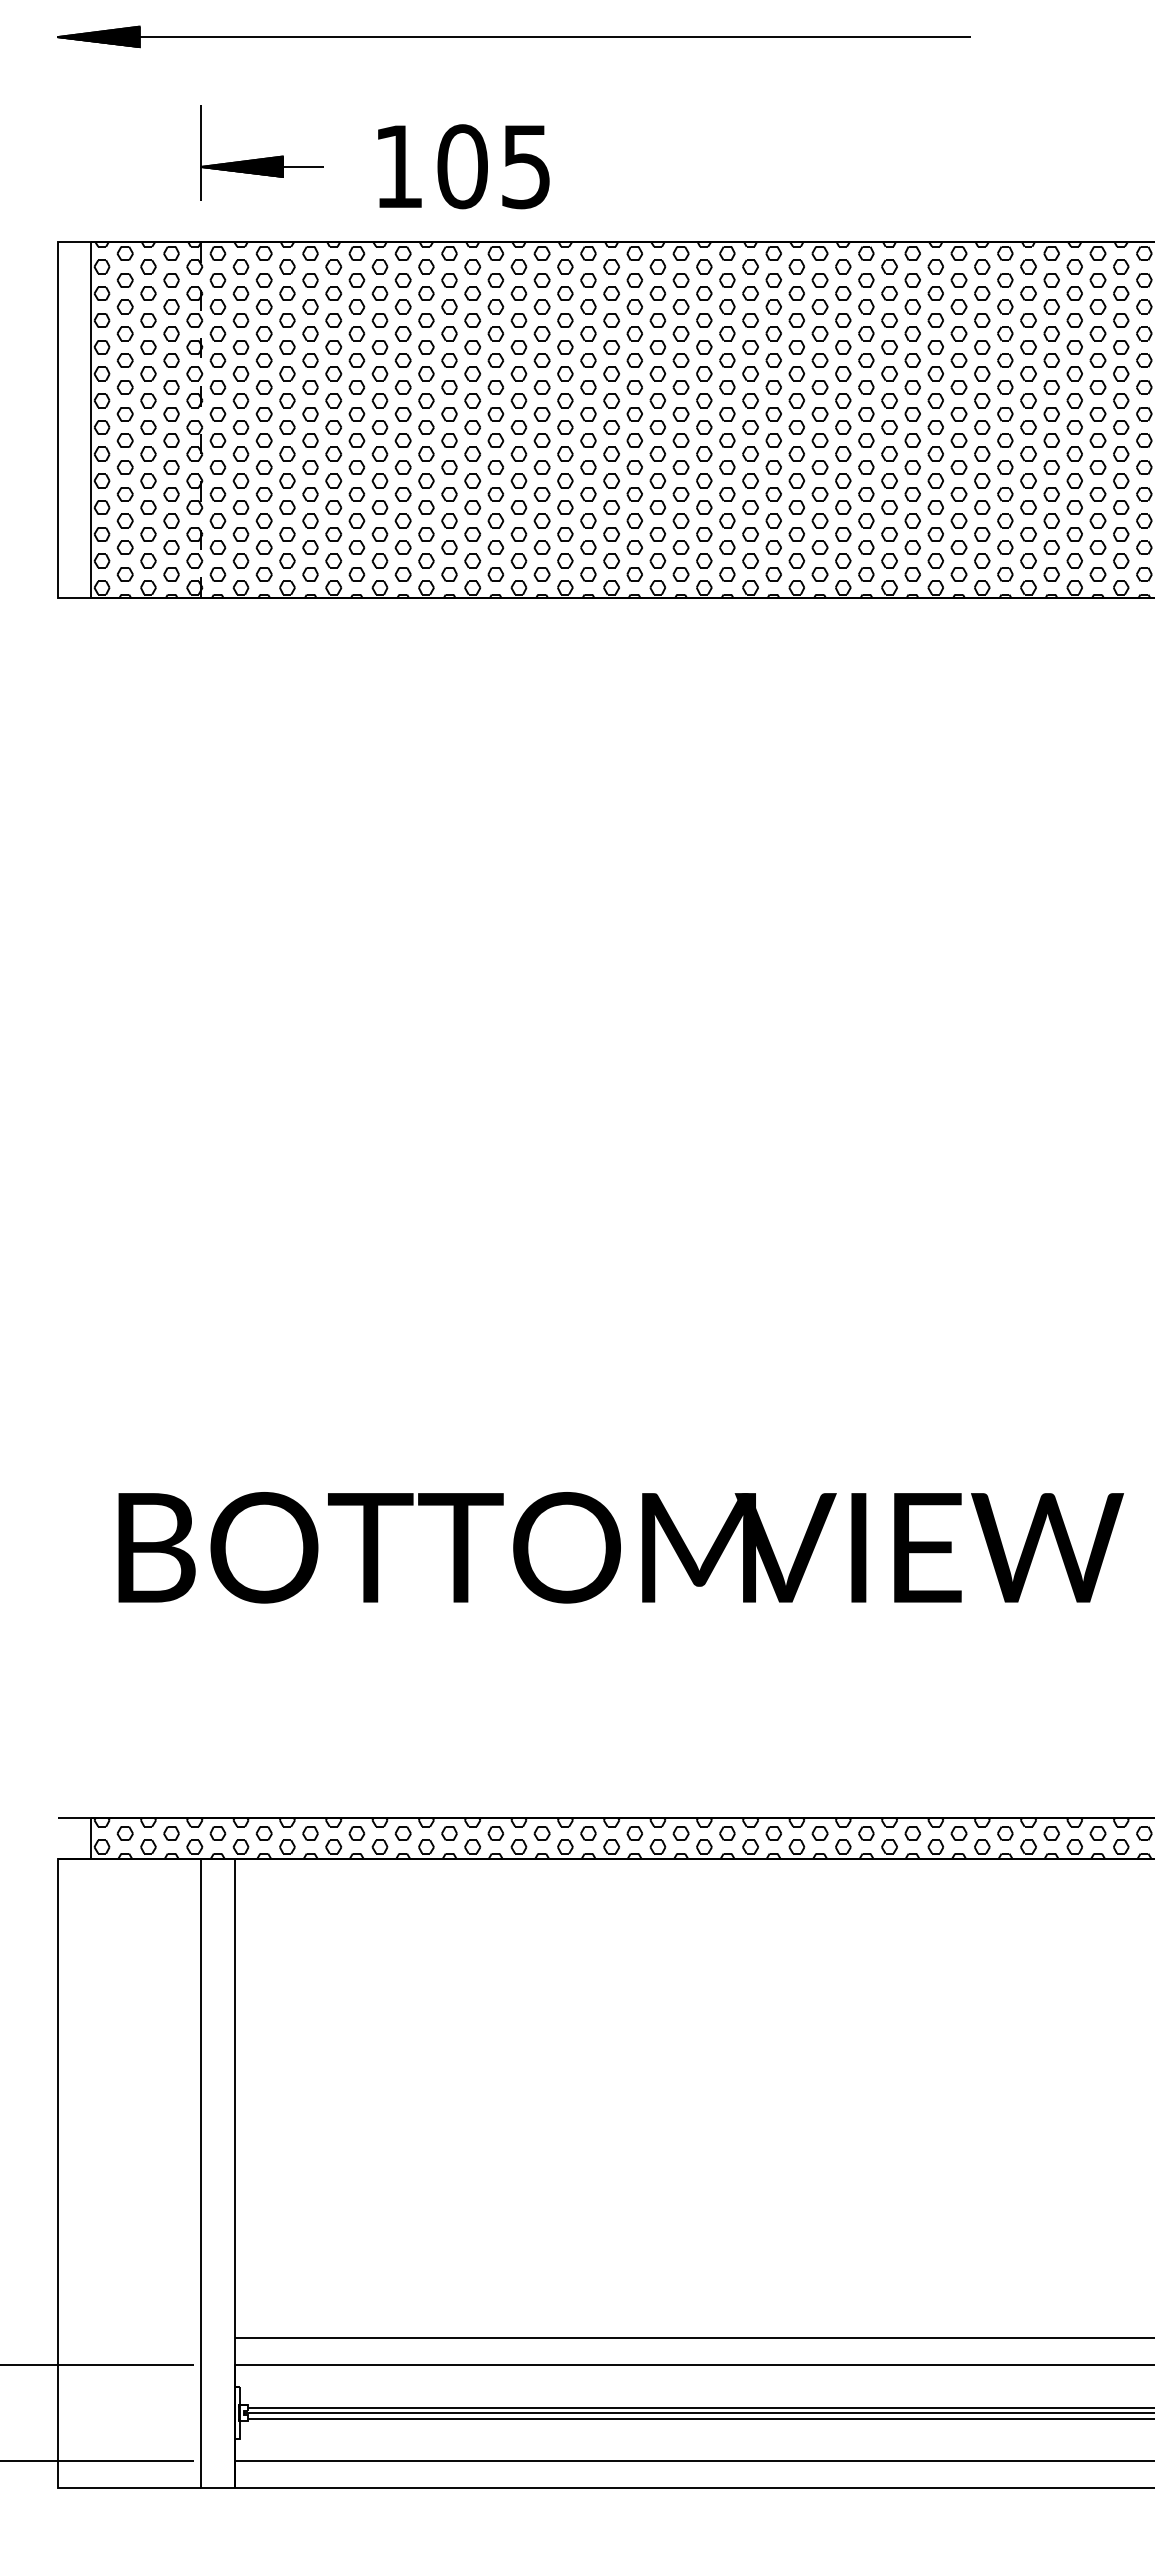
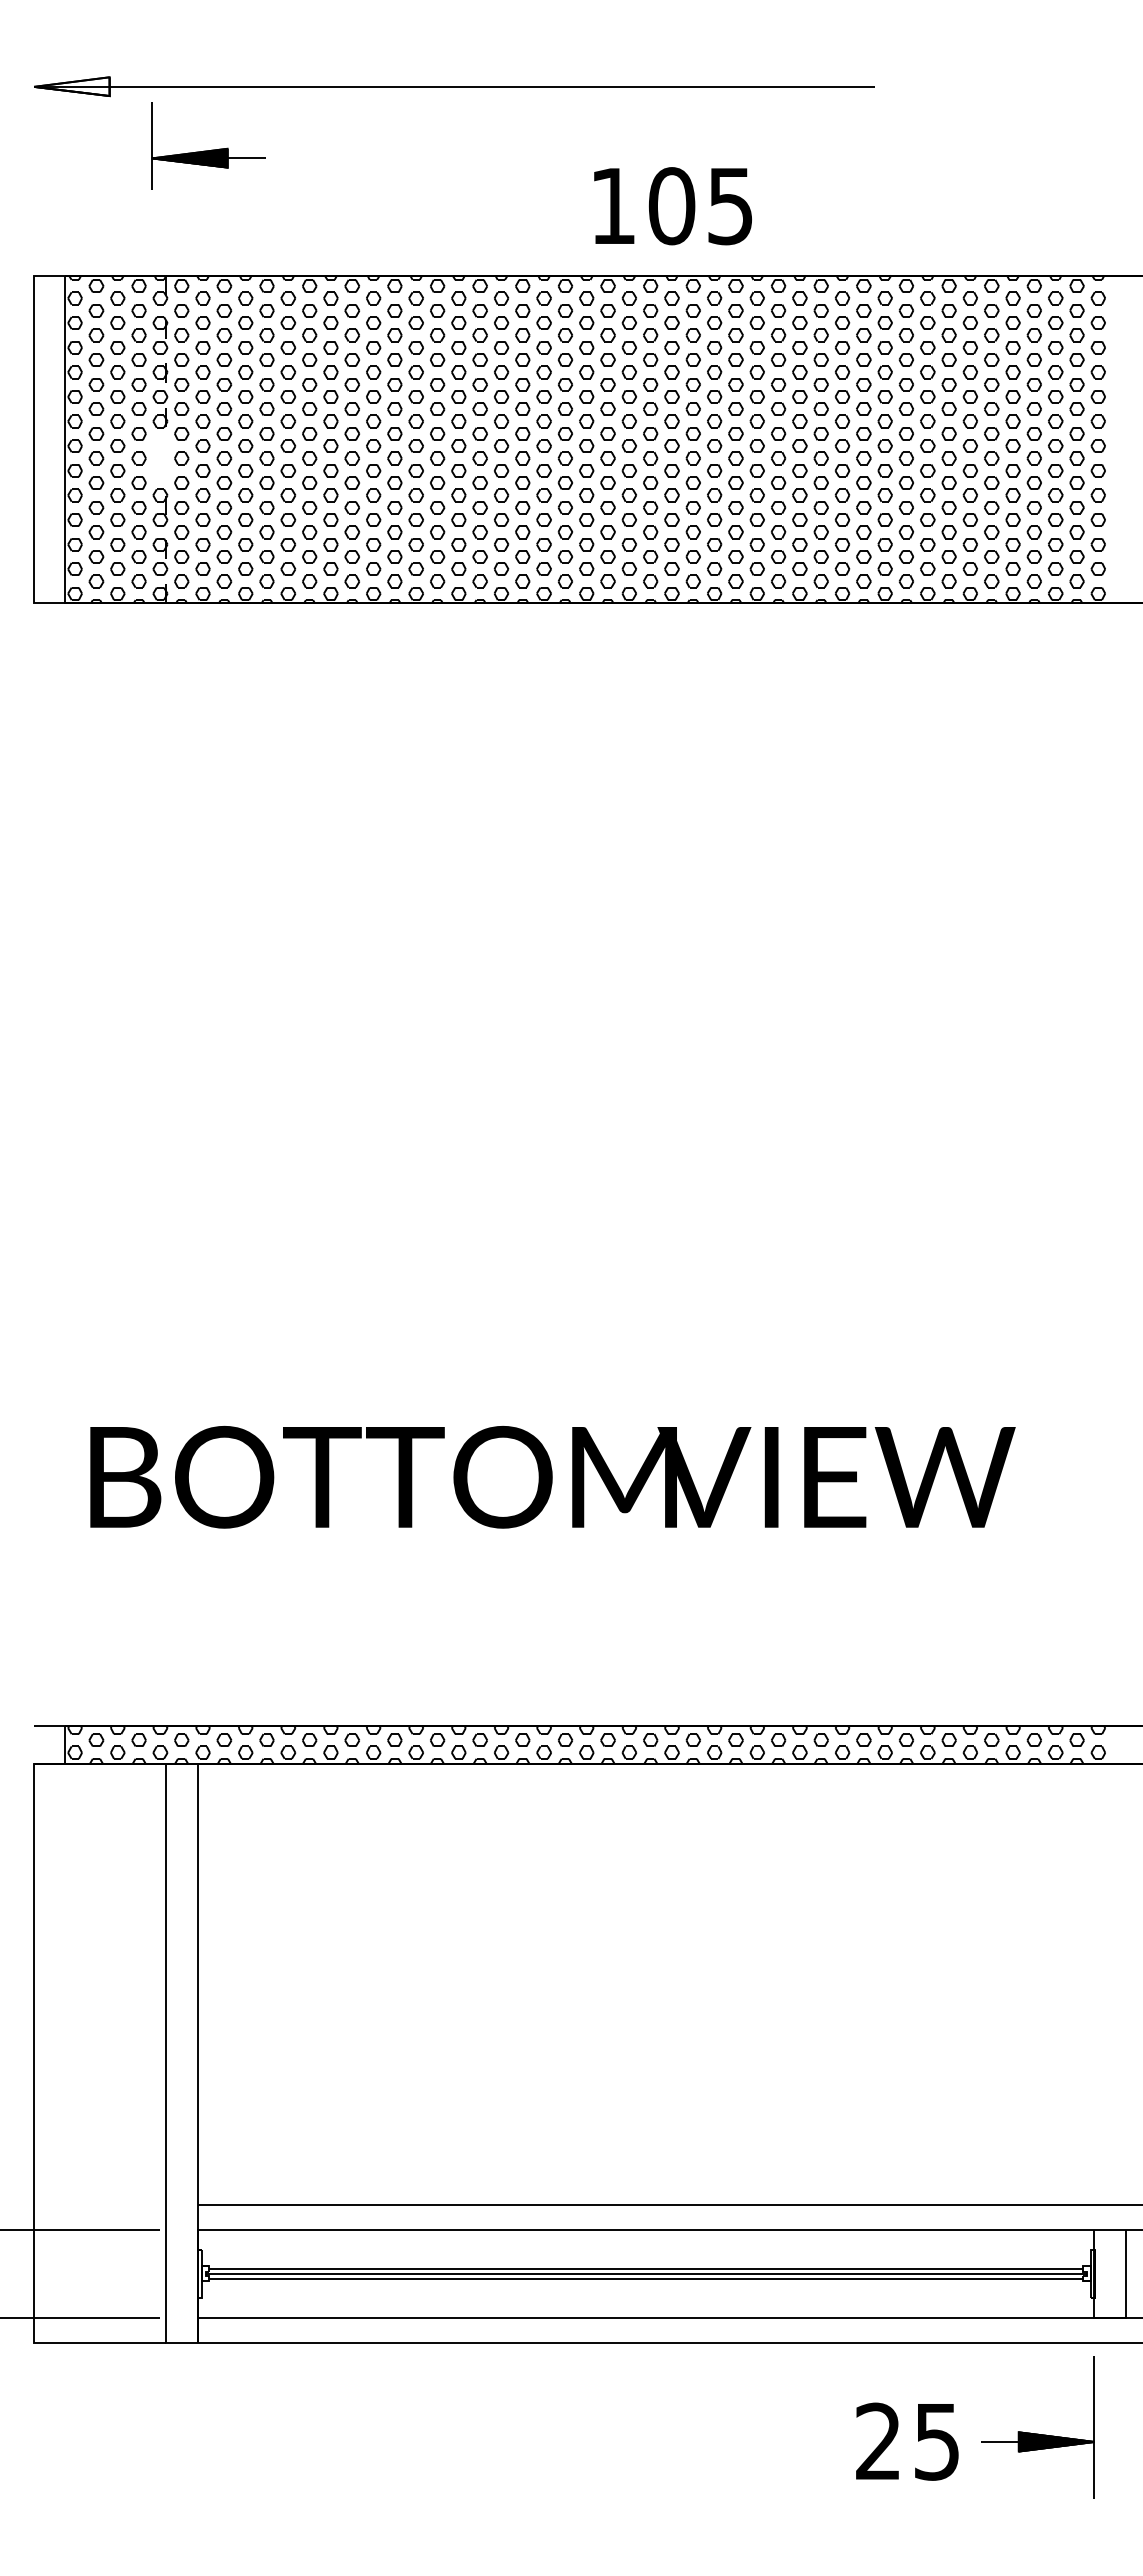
fill: (98, 36) -> (71, 86), removed
part: (262, 152) -> (208, 145), moved
text: (463, 167) -> (672, 206), moved
part: (194, 440) -> (160, 458), removed

